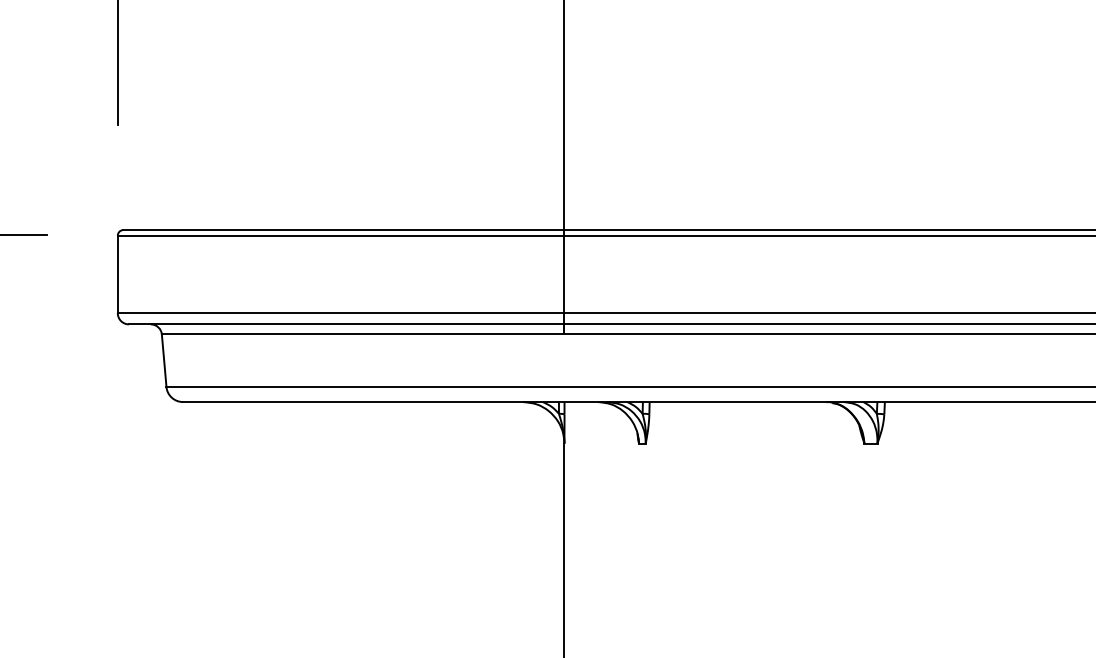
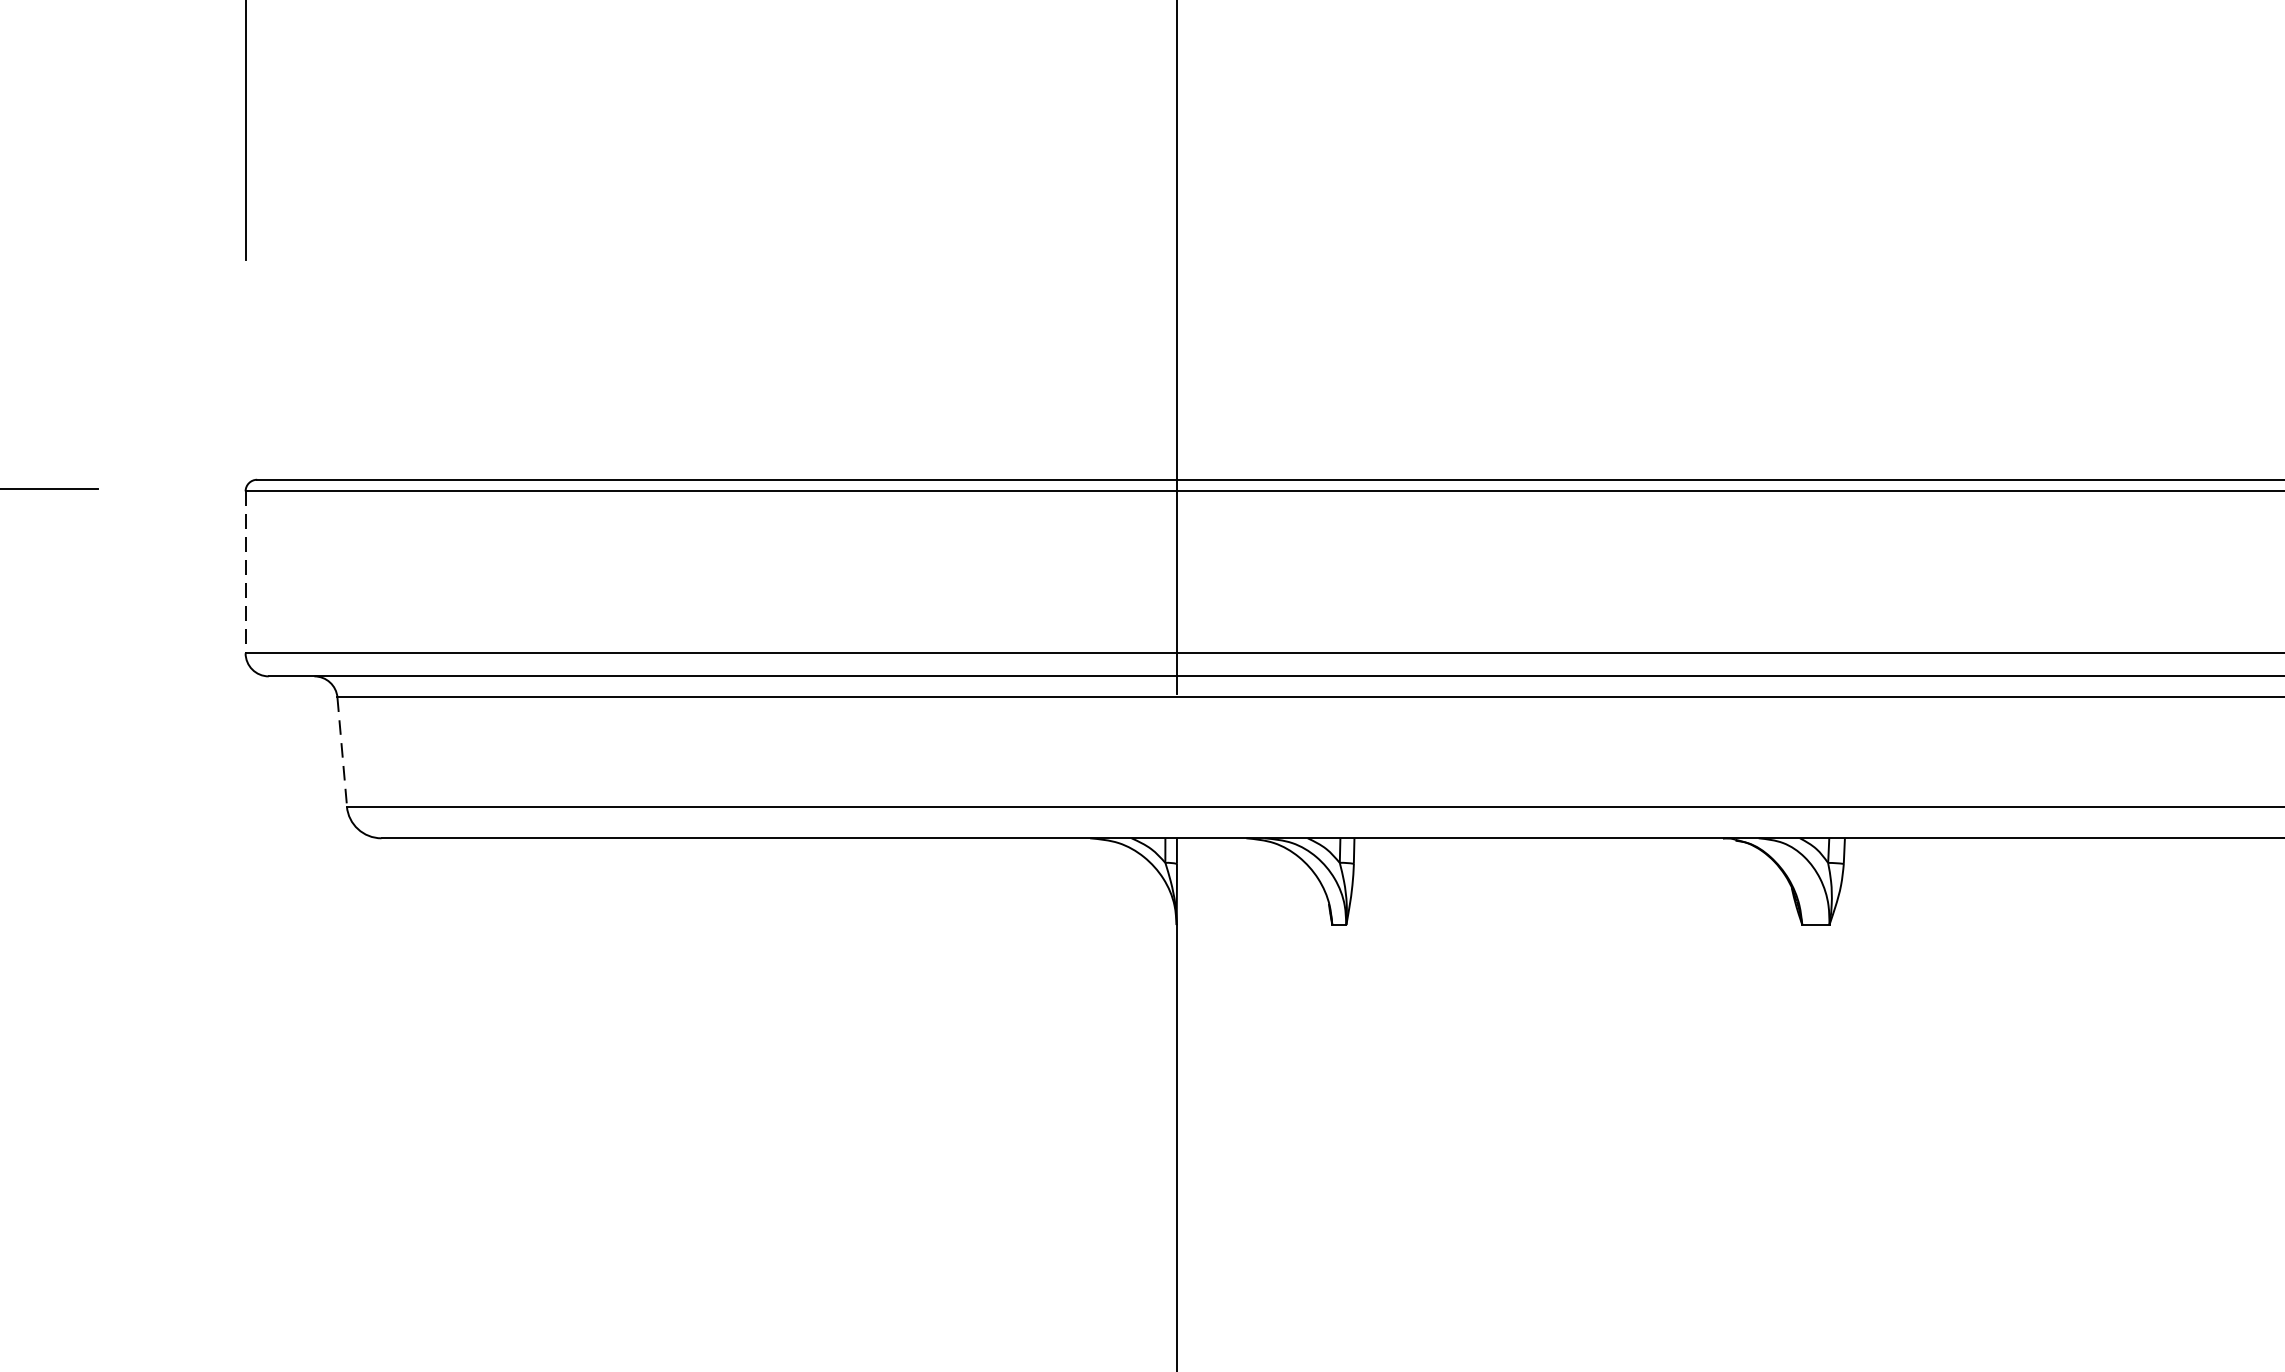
line: (117, 274) -> (244, 572), solid -> dashed
line: (164, 361) -> (342, 753), solid -> dashed

